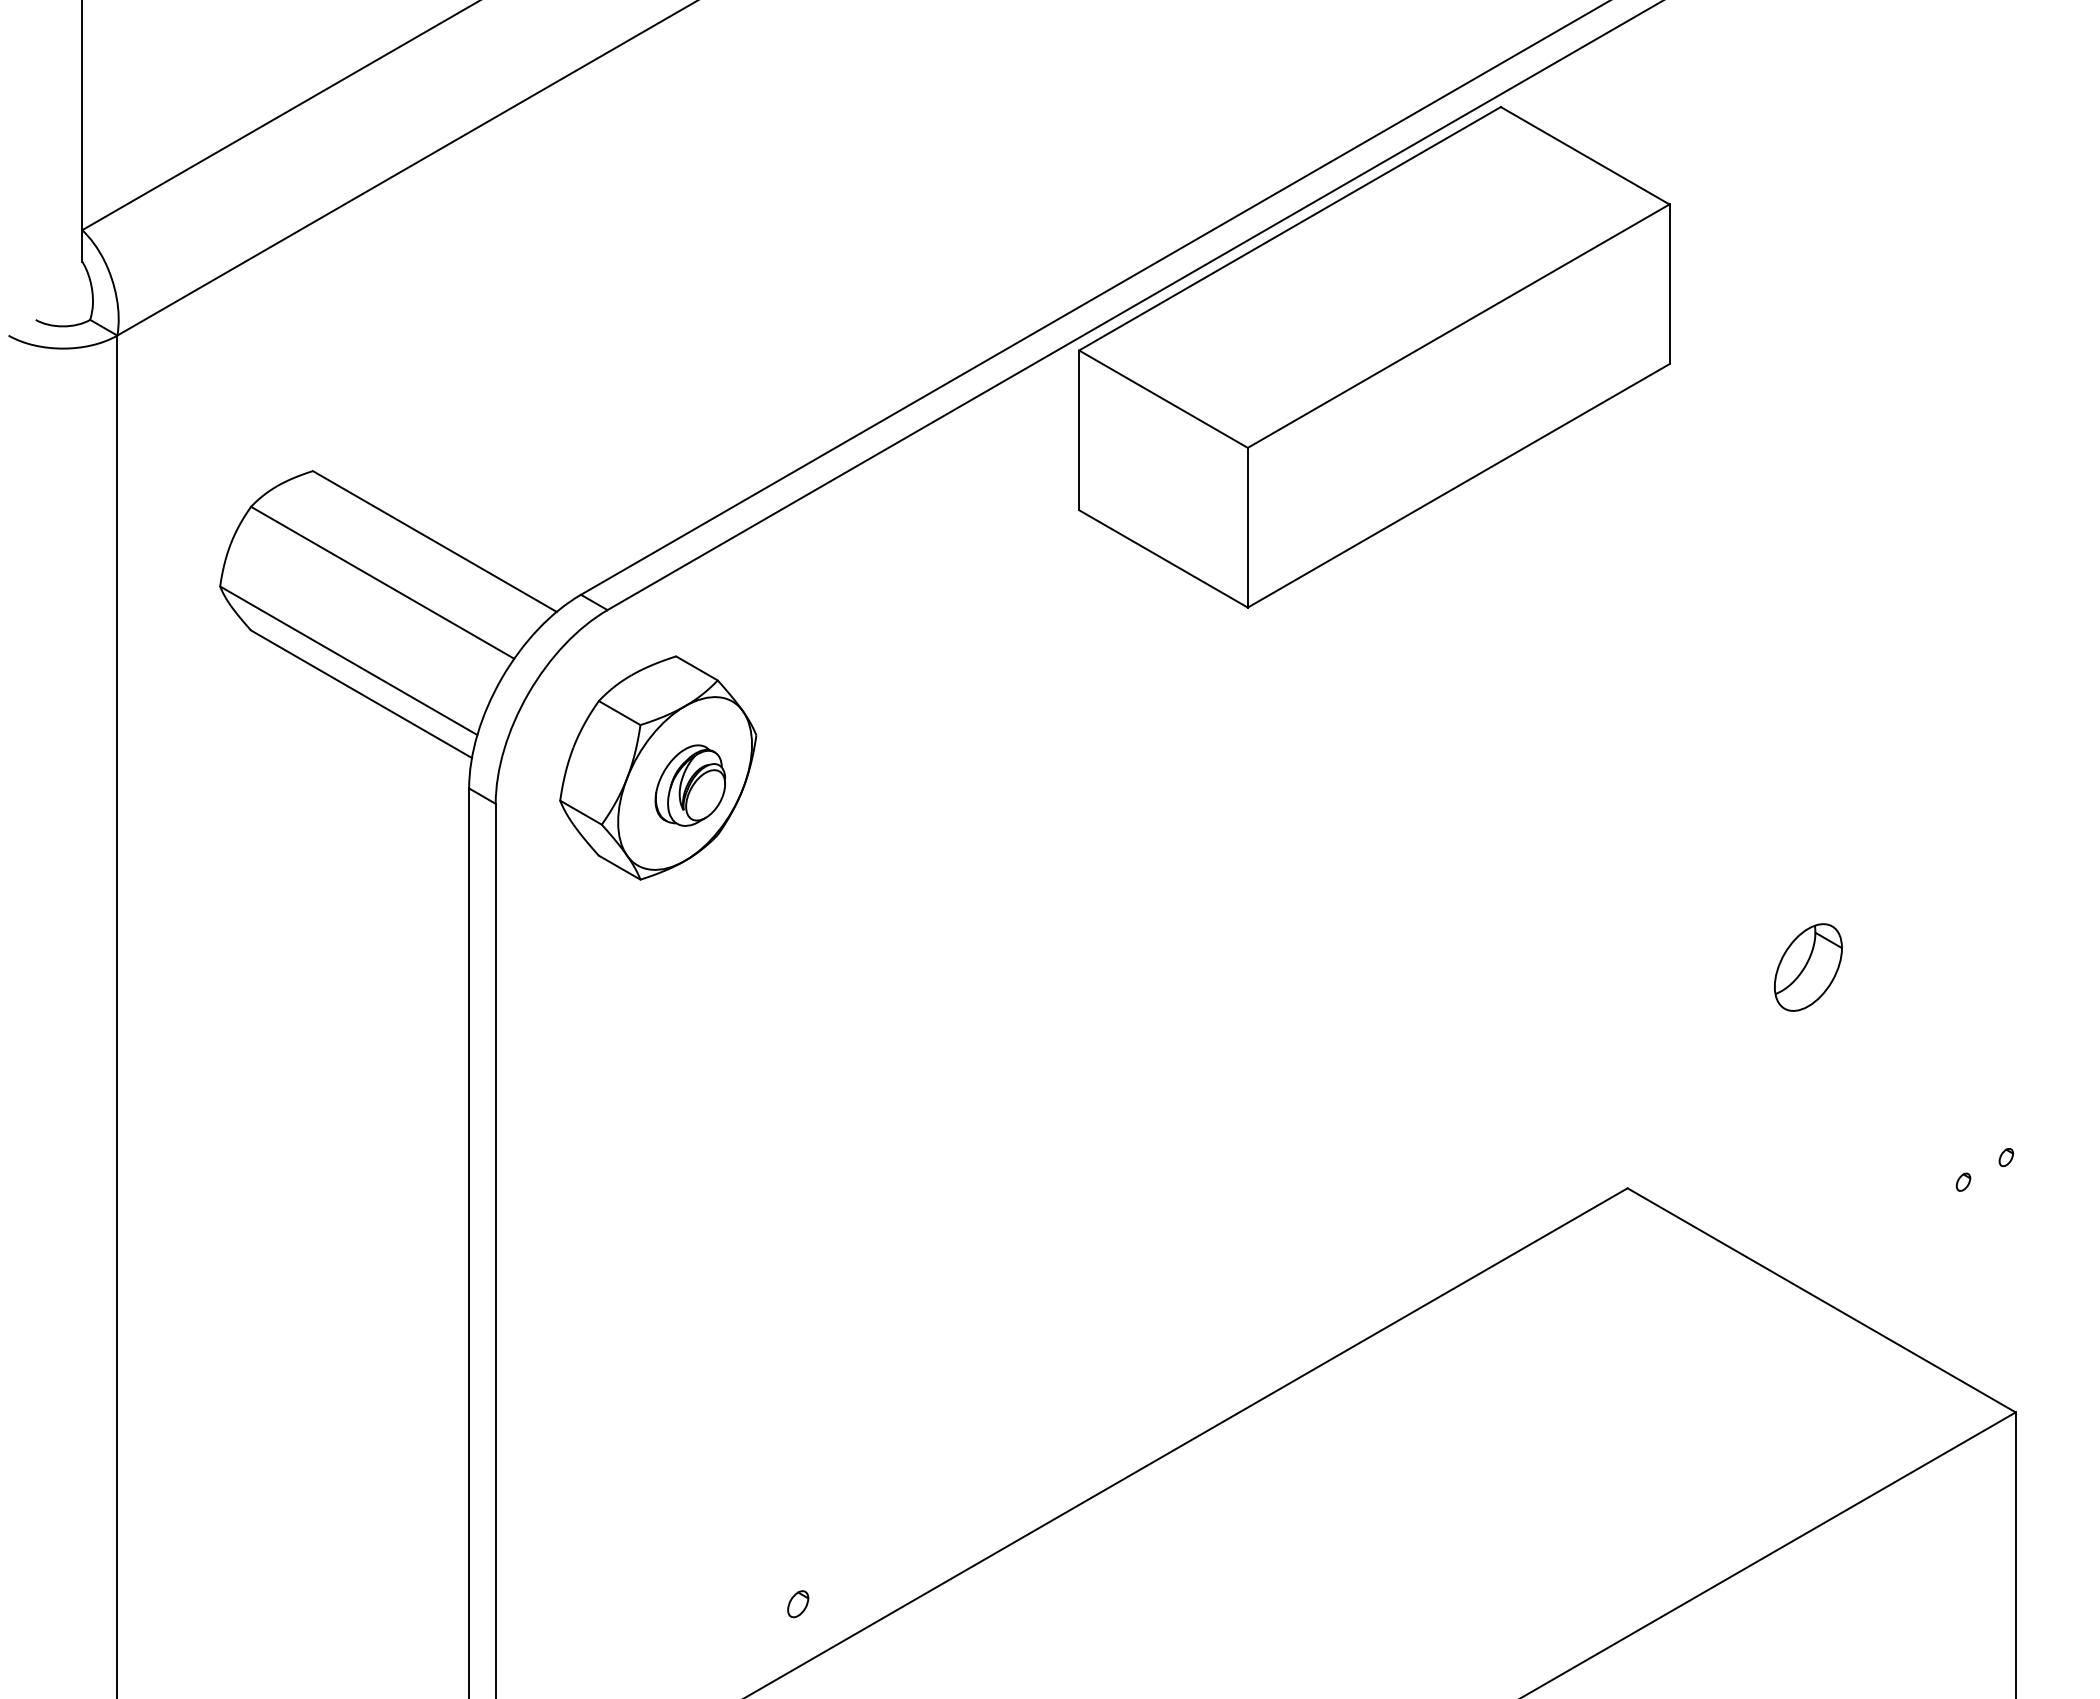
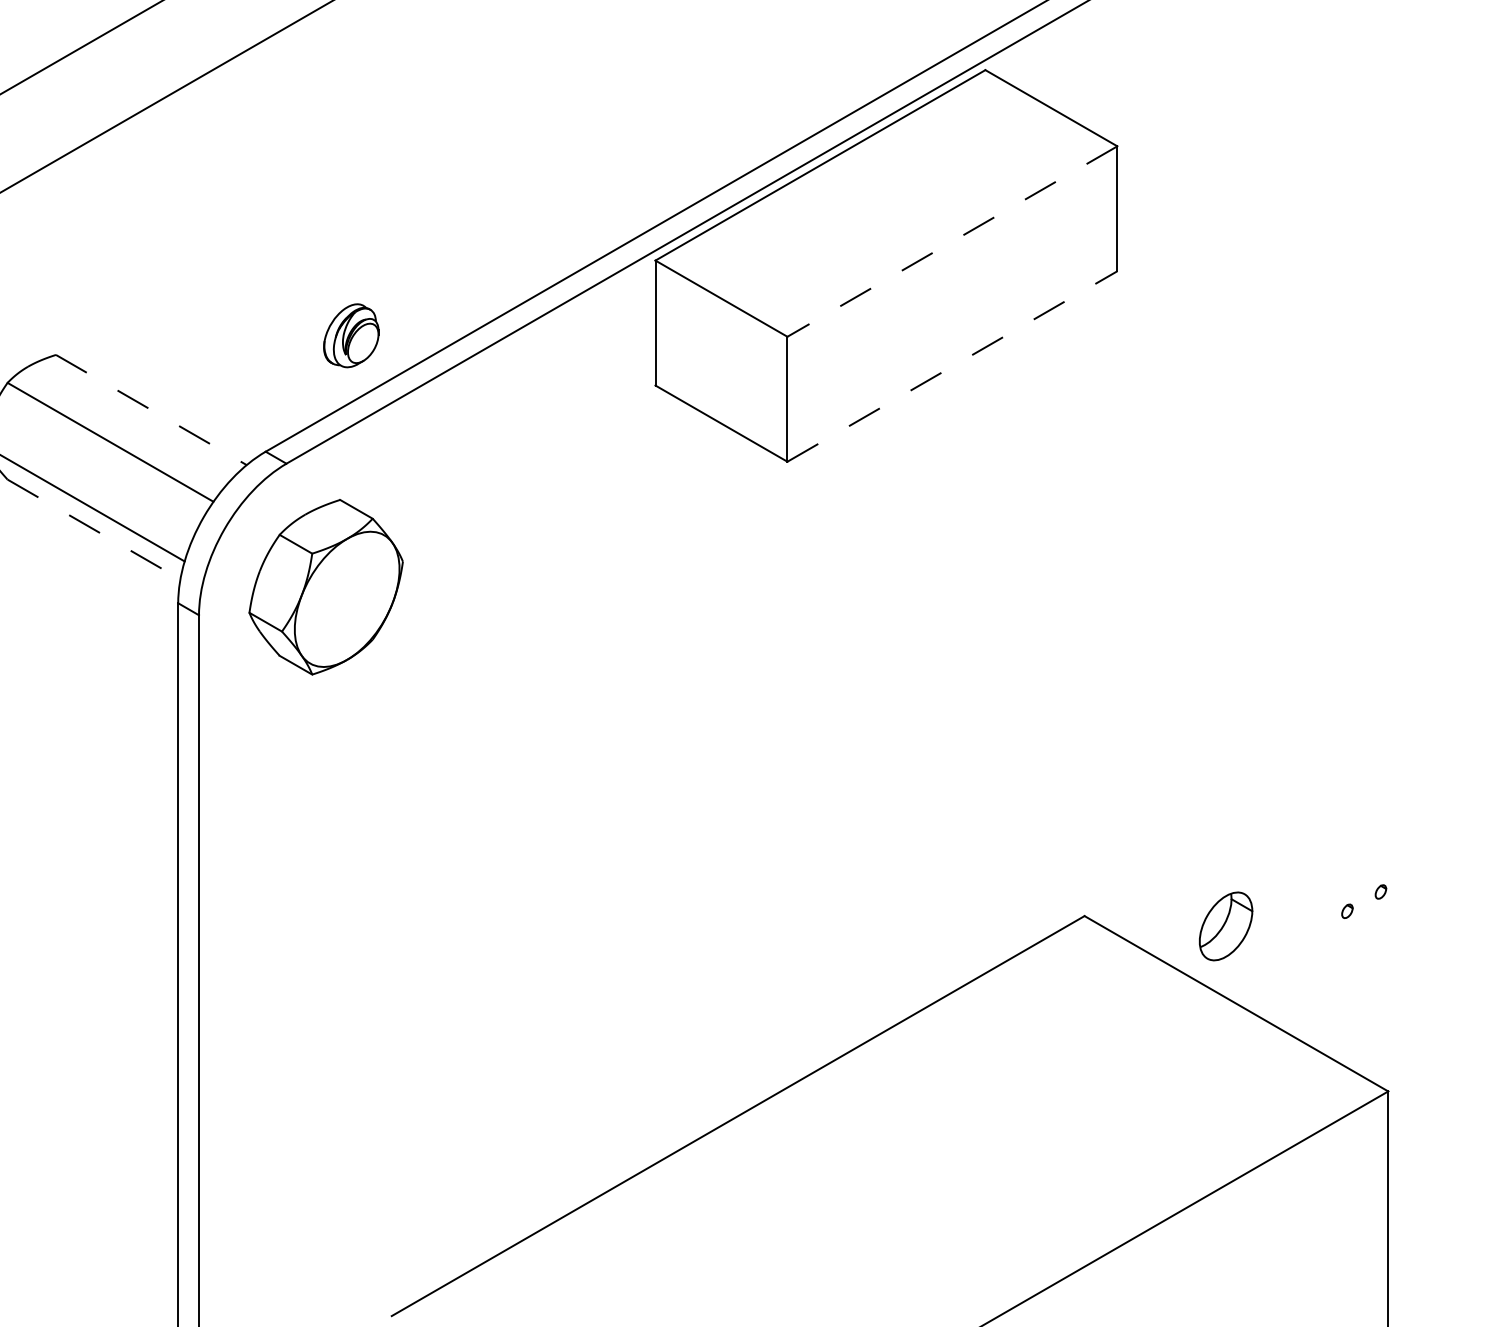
line: (1458, 326) -> (952, 241), solid -> dashed
line: (1459, 485) -> (953, 366), solid -> dashed
line: (434, 541) -> (151, 410), solid -> dashed
line: (361, 694) -> (93, 529), solid -> dashed
part: (689, 785) -> (350, 335), moved
part: (1808, 967) -> (1226, 926), moved
part: (798, 1604) -> (435, 1241), removed

